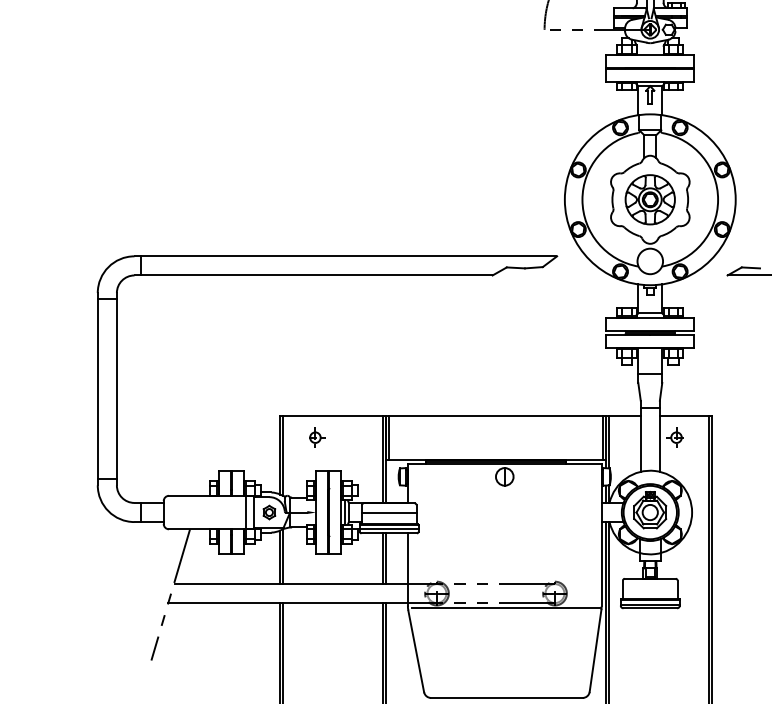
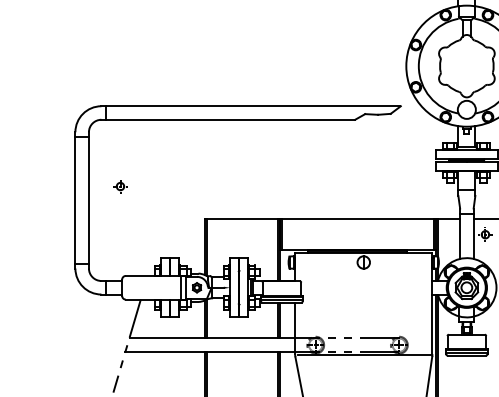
part: (649, 199) -> (466, 65), removed
part: (317, 437) -> (121, 186), moved
line: (388, 512) -> (281, 287), removed

